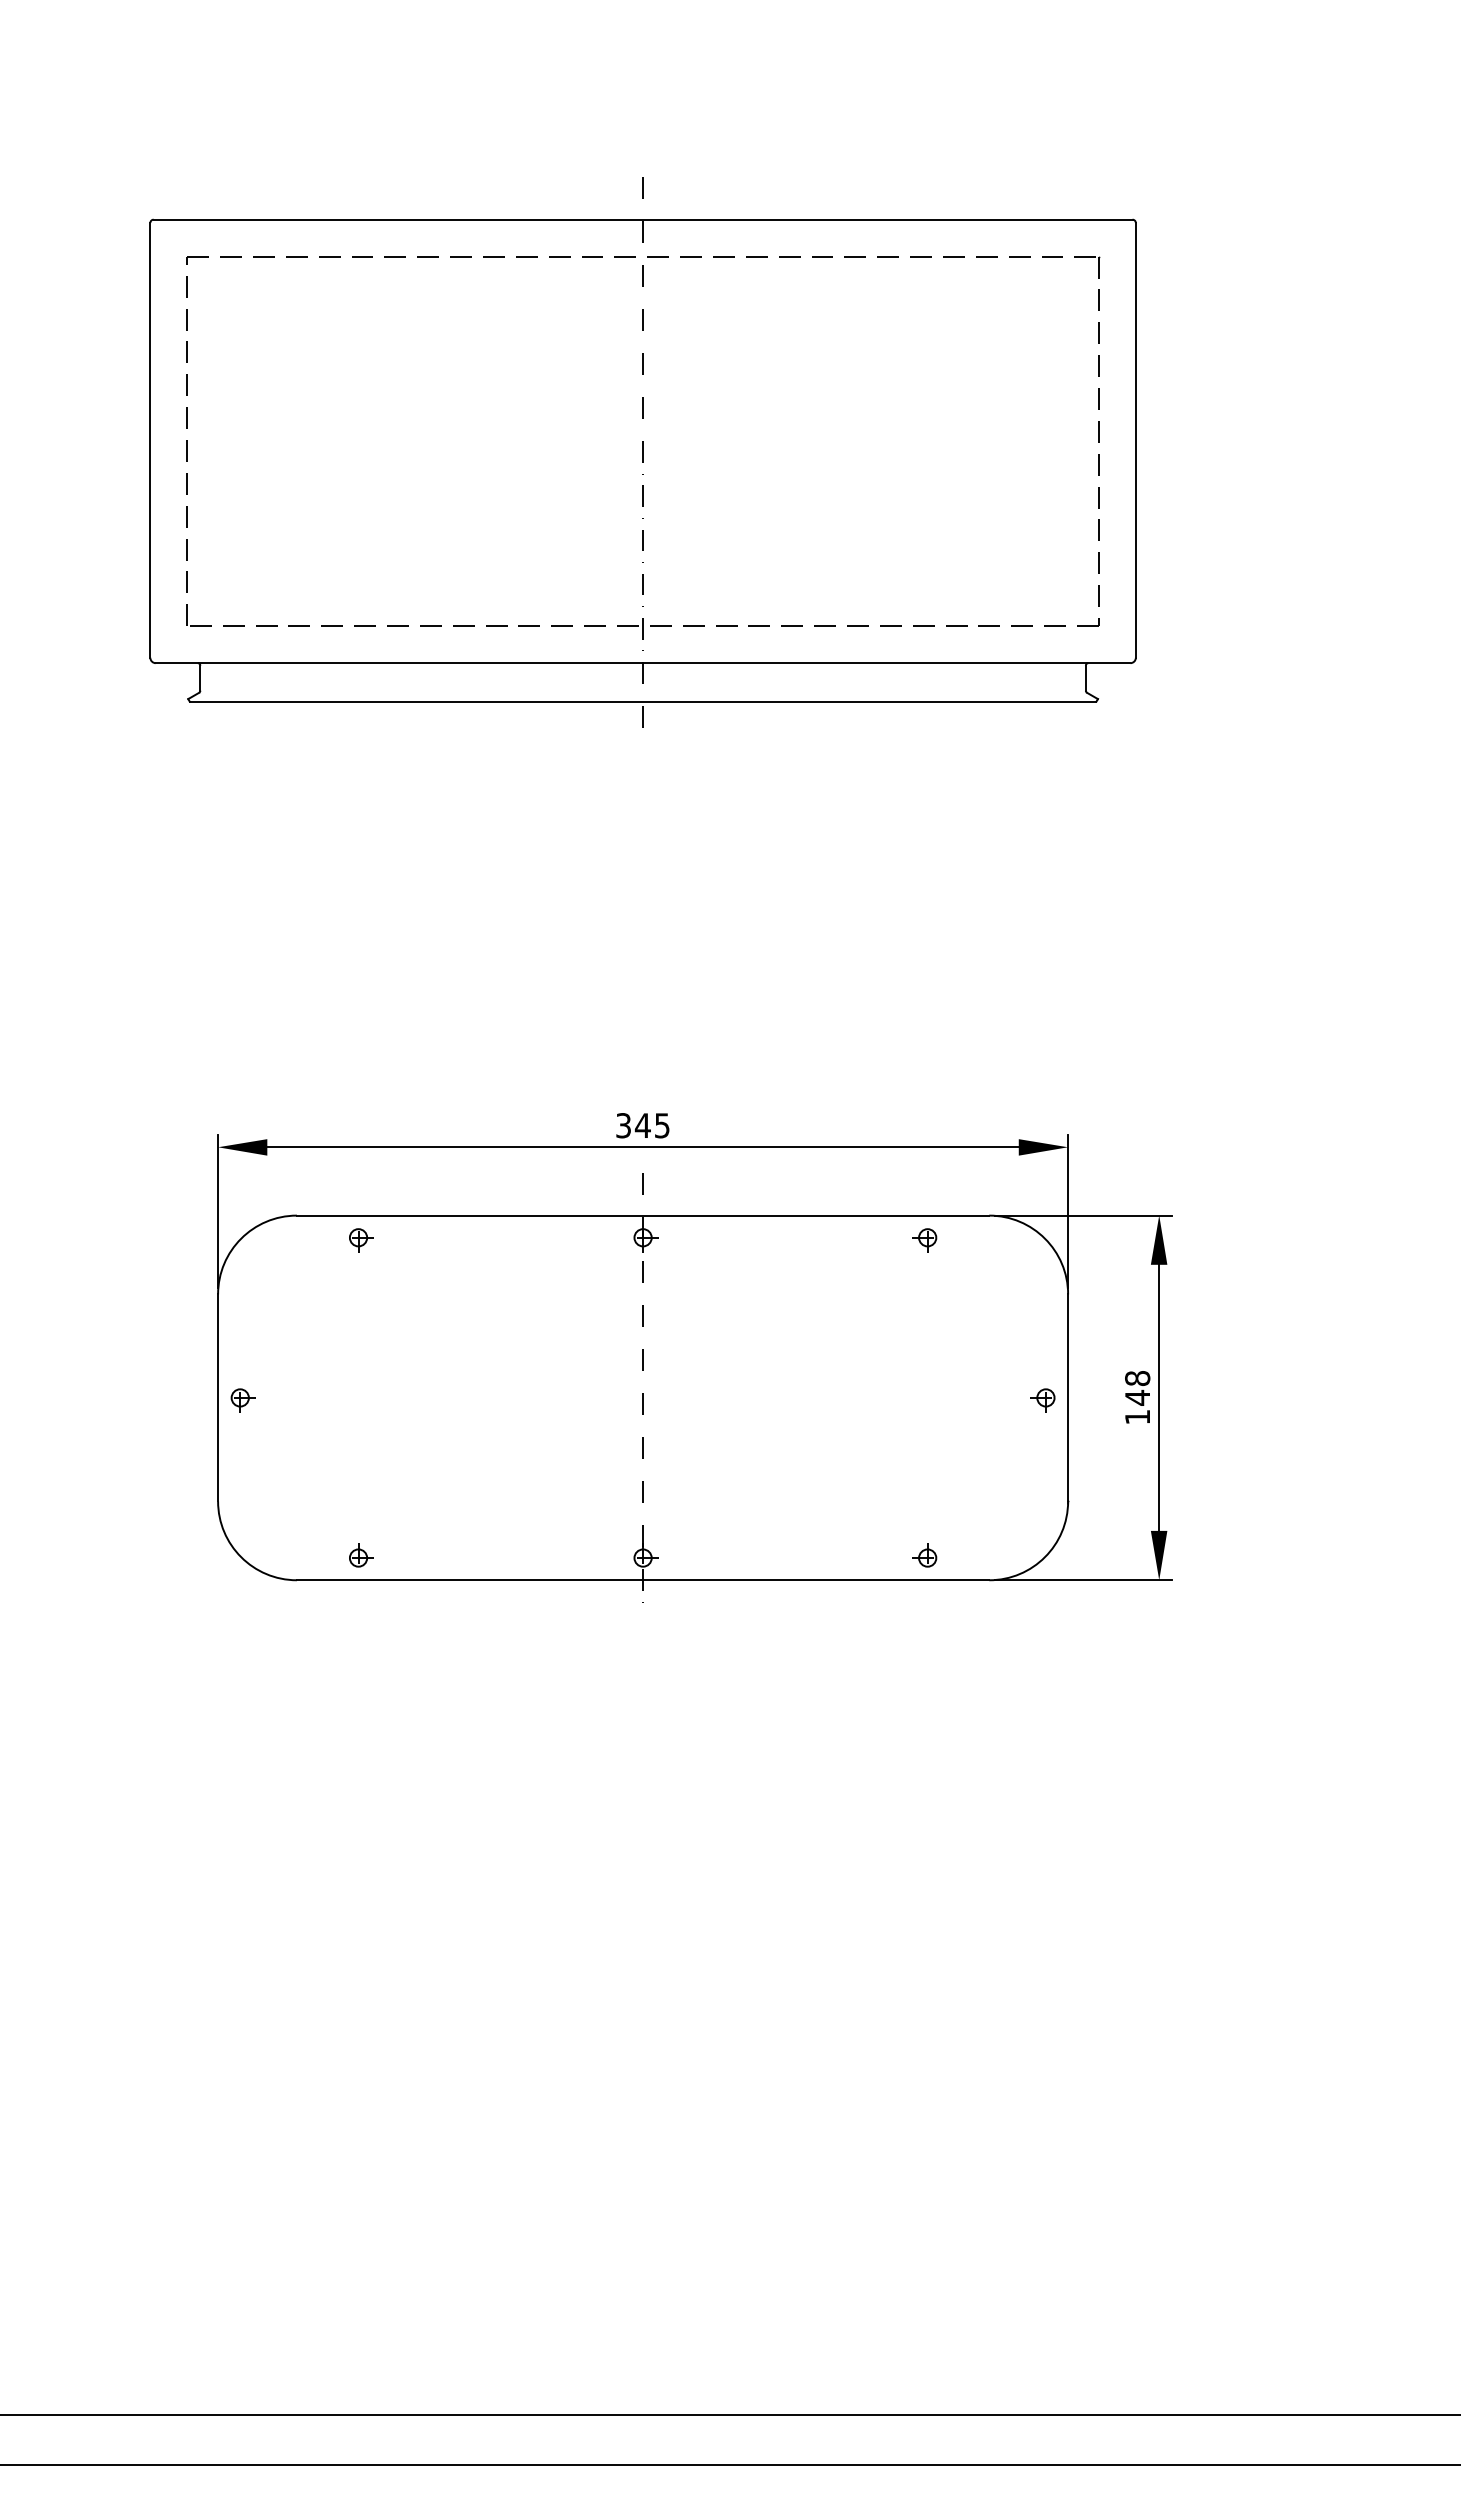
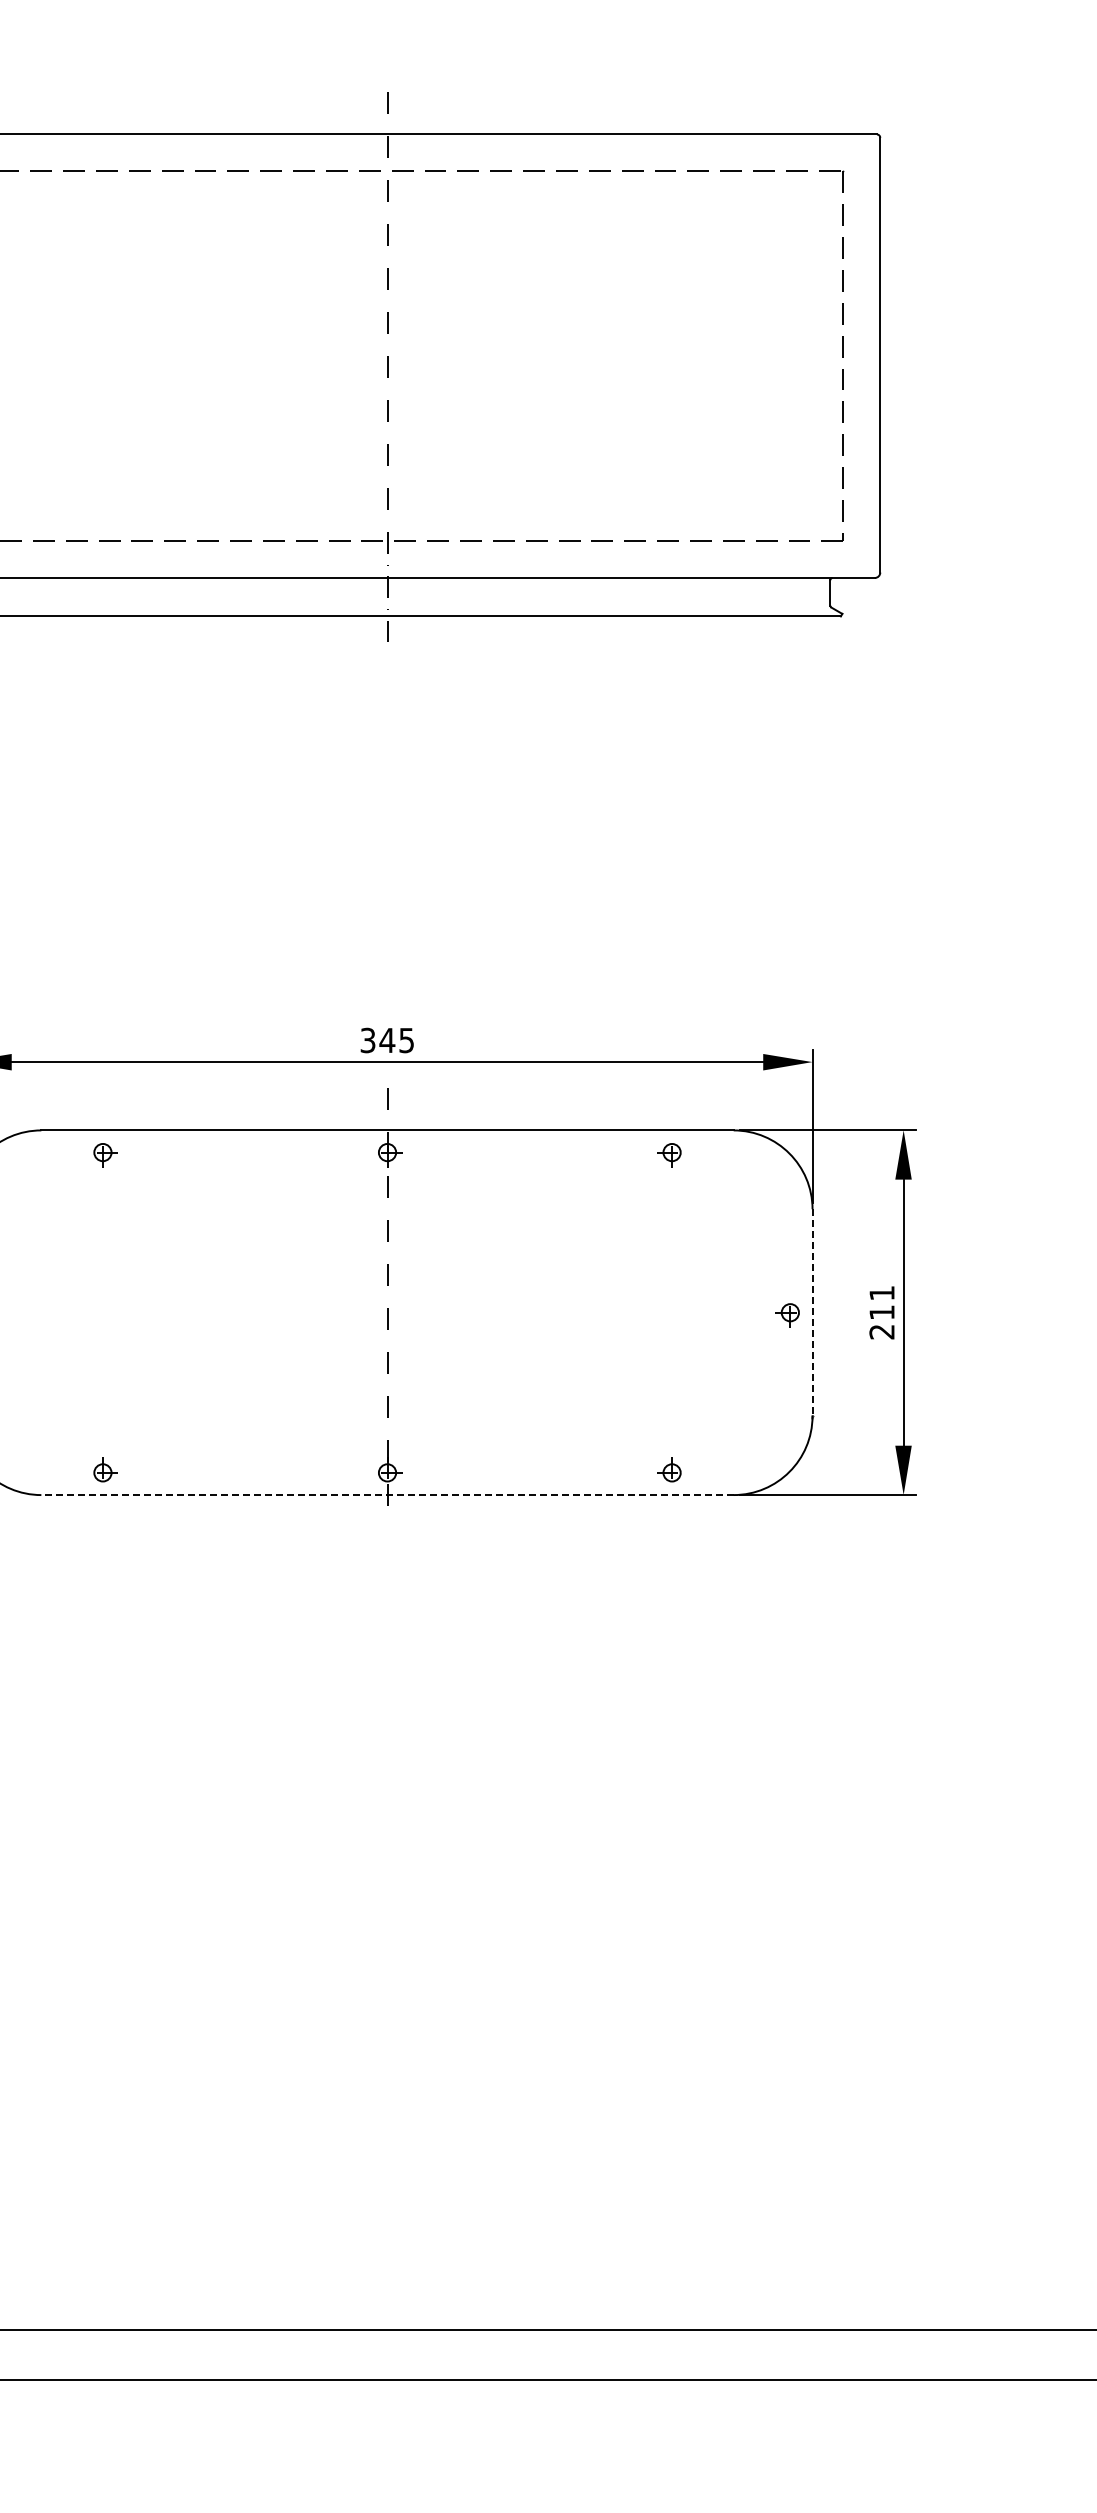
text: (1137, 1397) -> (881, 1312), 148 -> 211
line: (1068, 1398) -> (812, 1313), solid -> dashed
line: (642, 1580) -> (386, 1495), solid -> dashed

